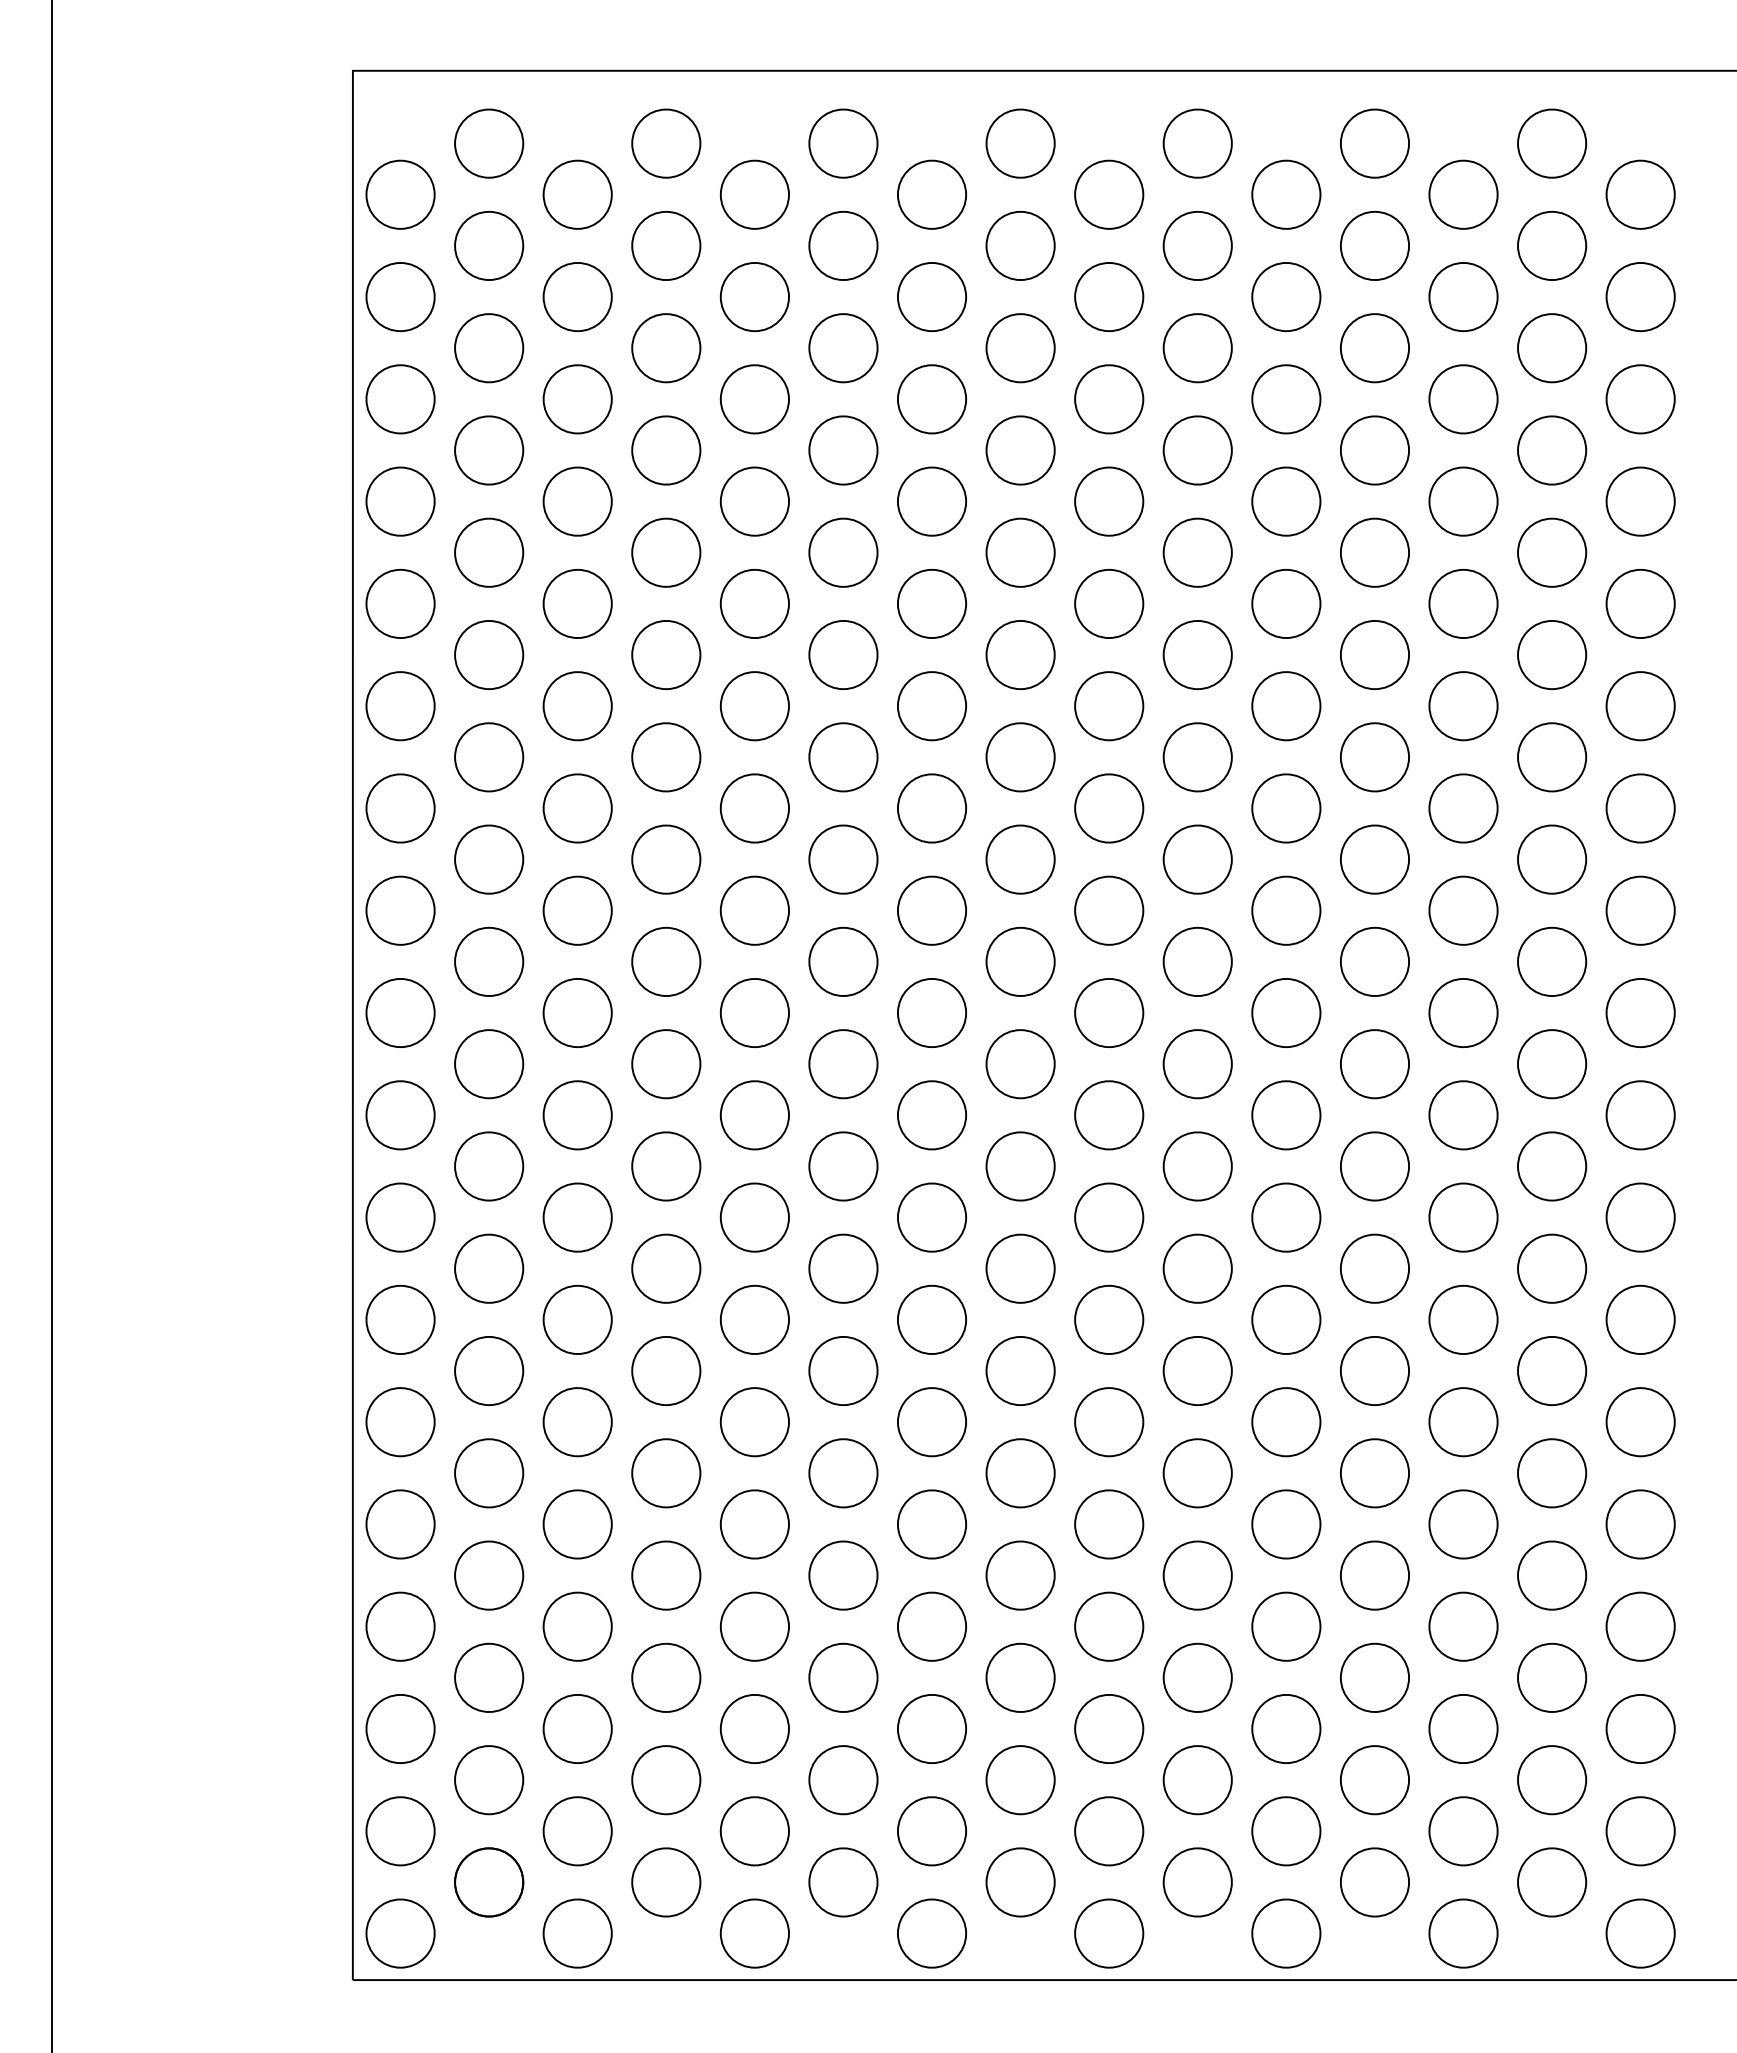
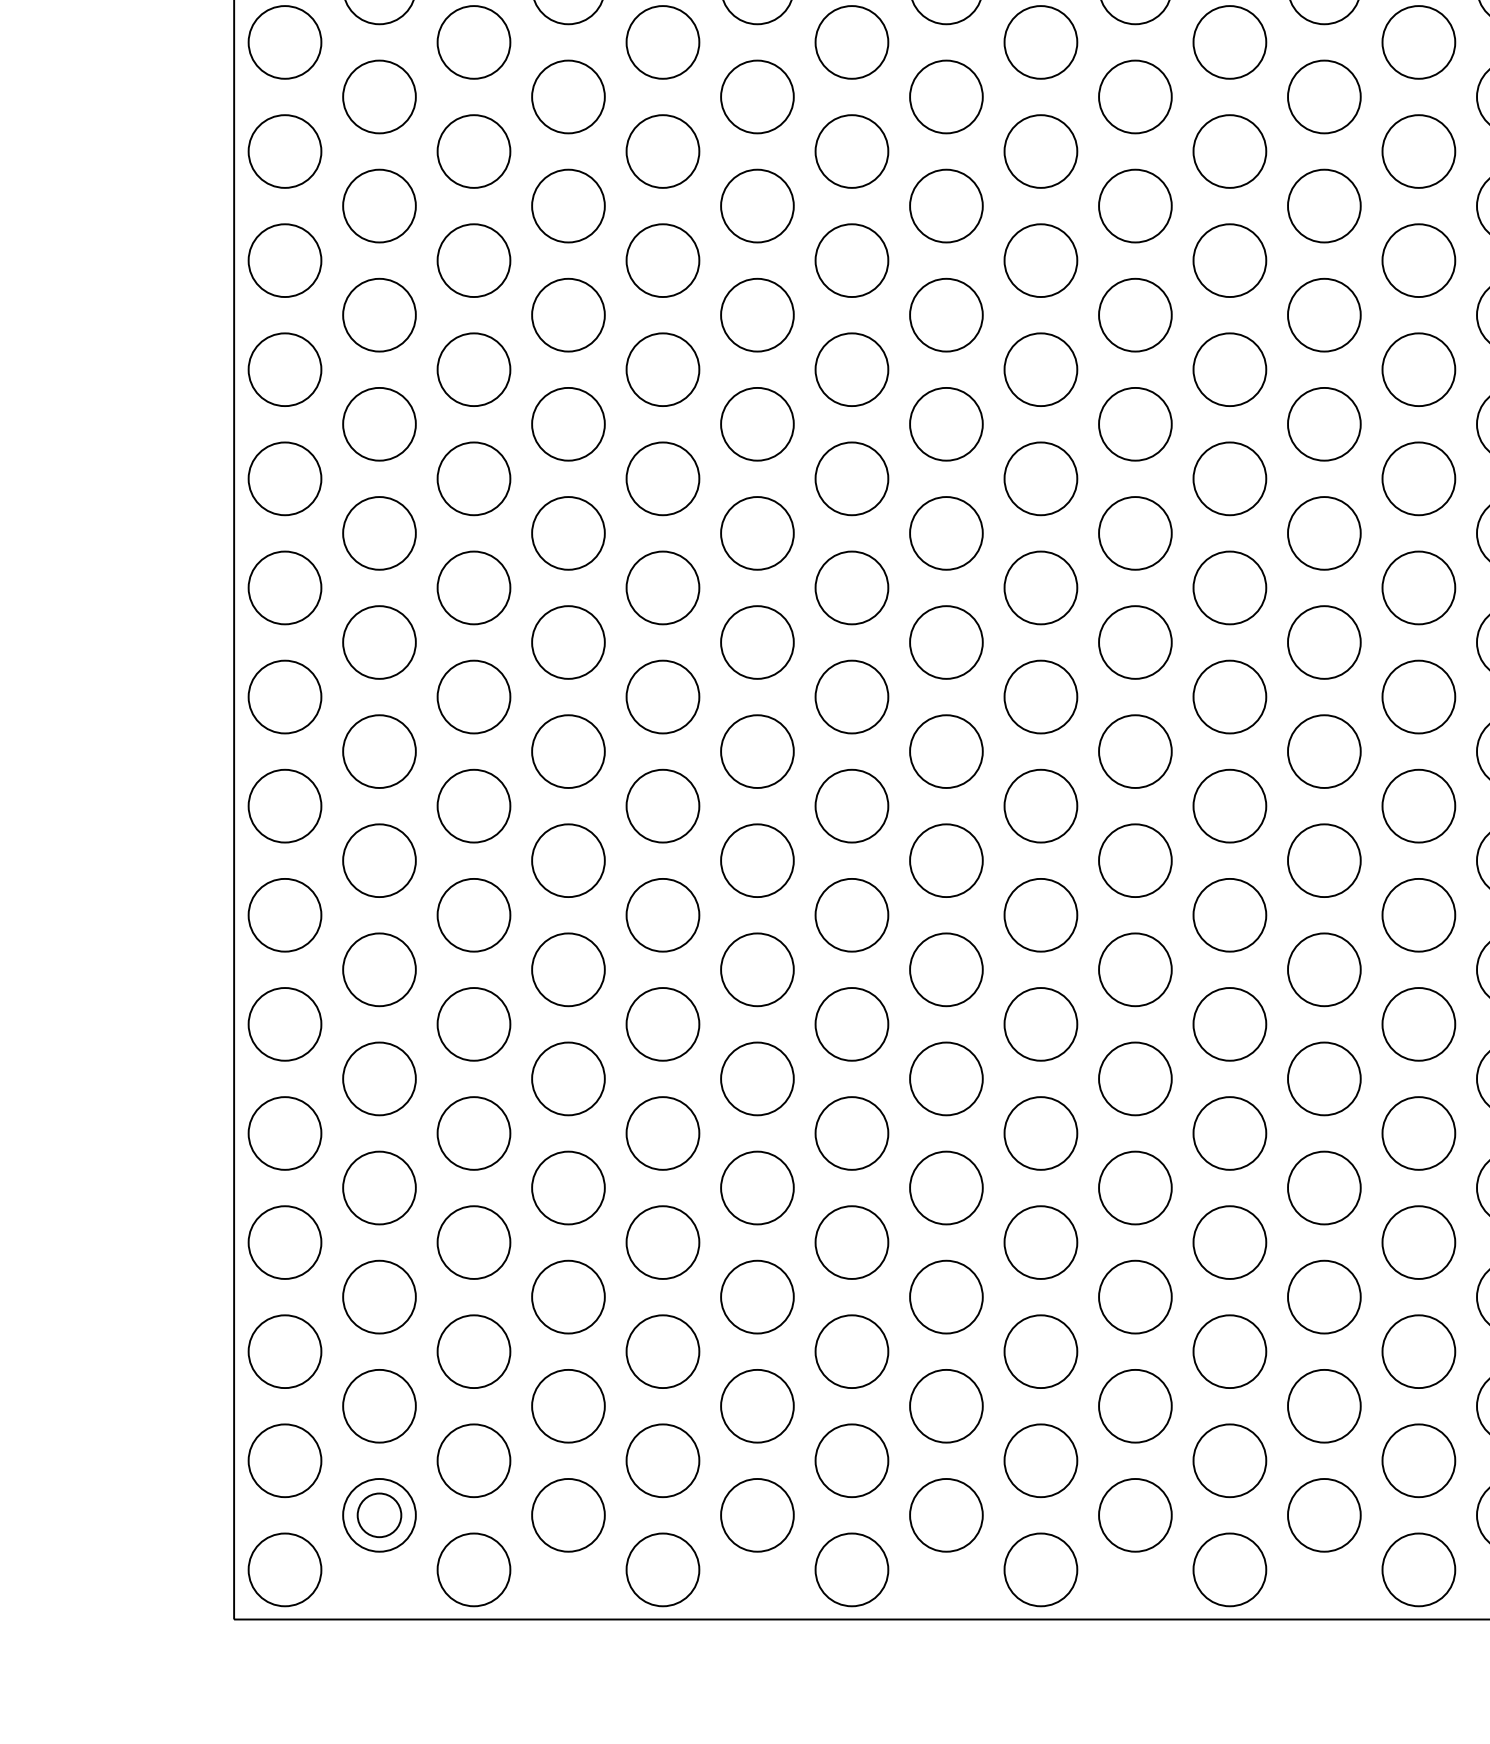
circle: (489, 1882) -> (379, 1515), size x0.6

